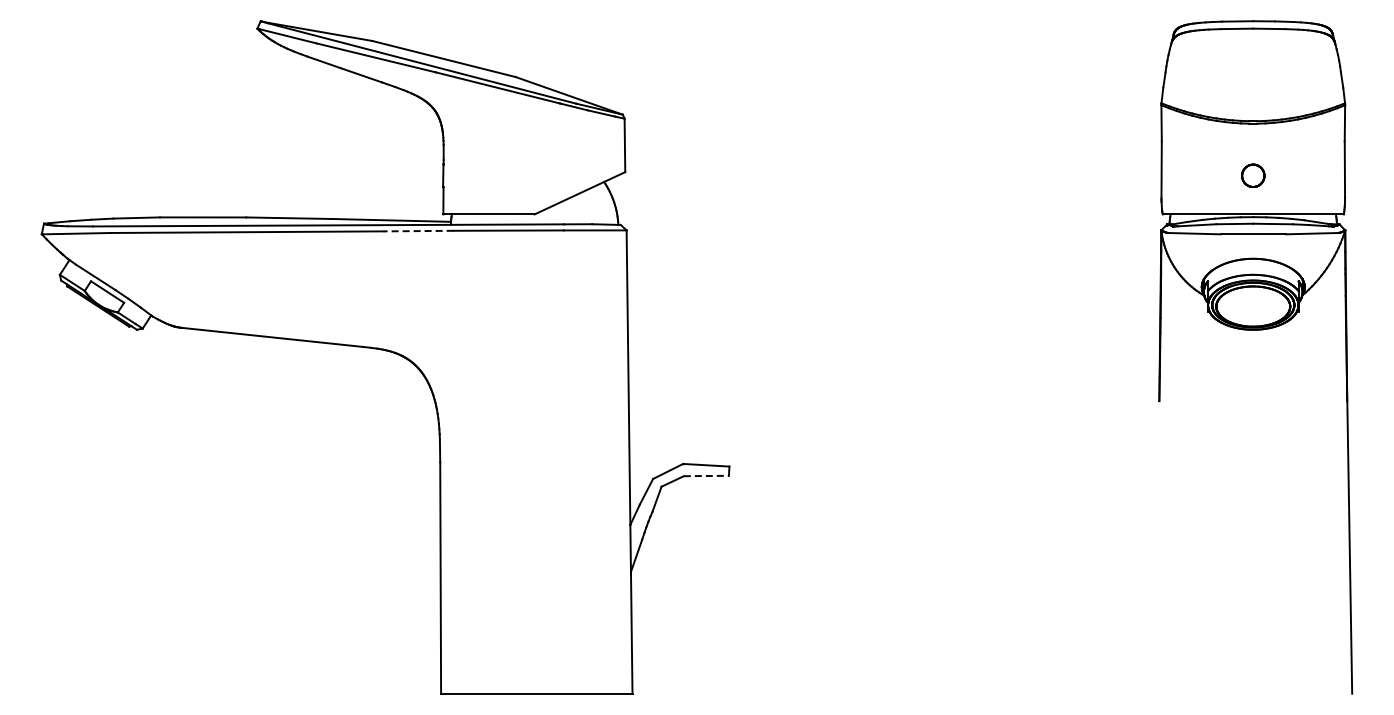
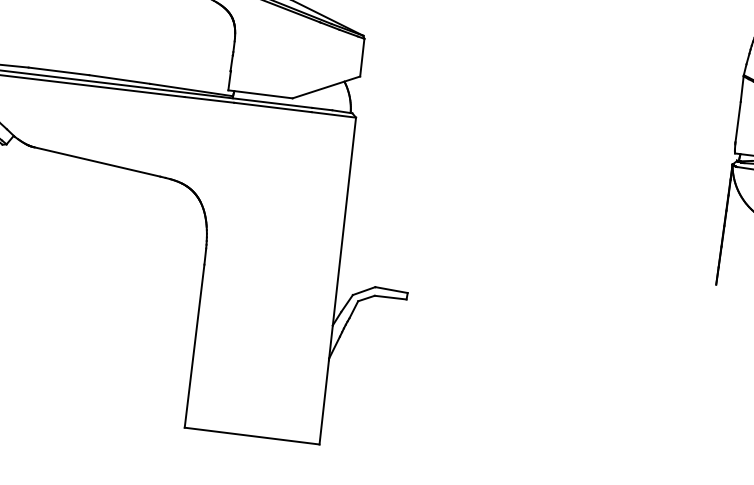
line: (418, 231) -> (209, 100), dashed -> solid
line: (706, 476) -> (390, 297), dashed -> solid

